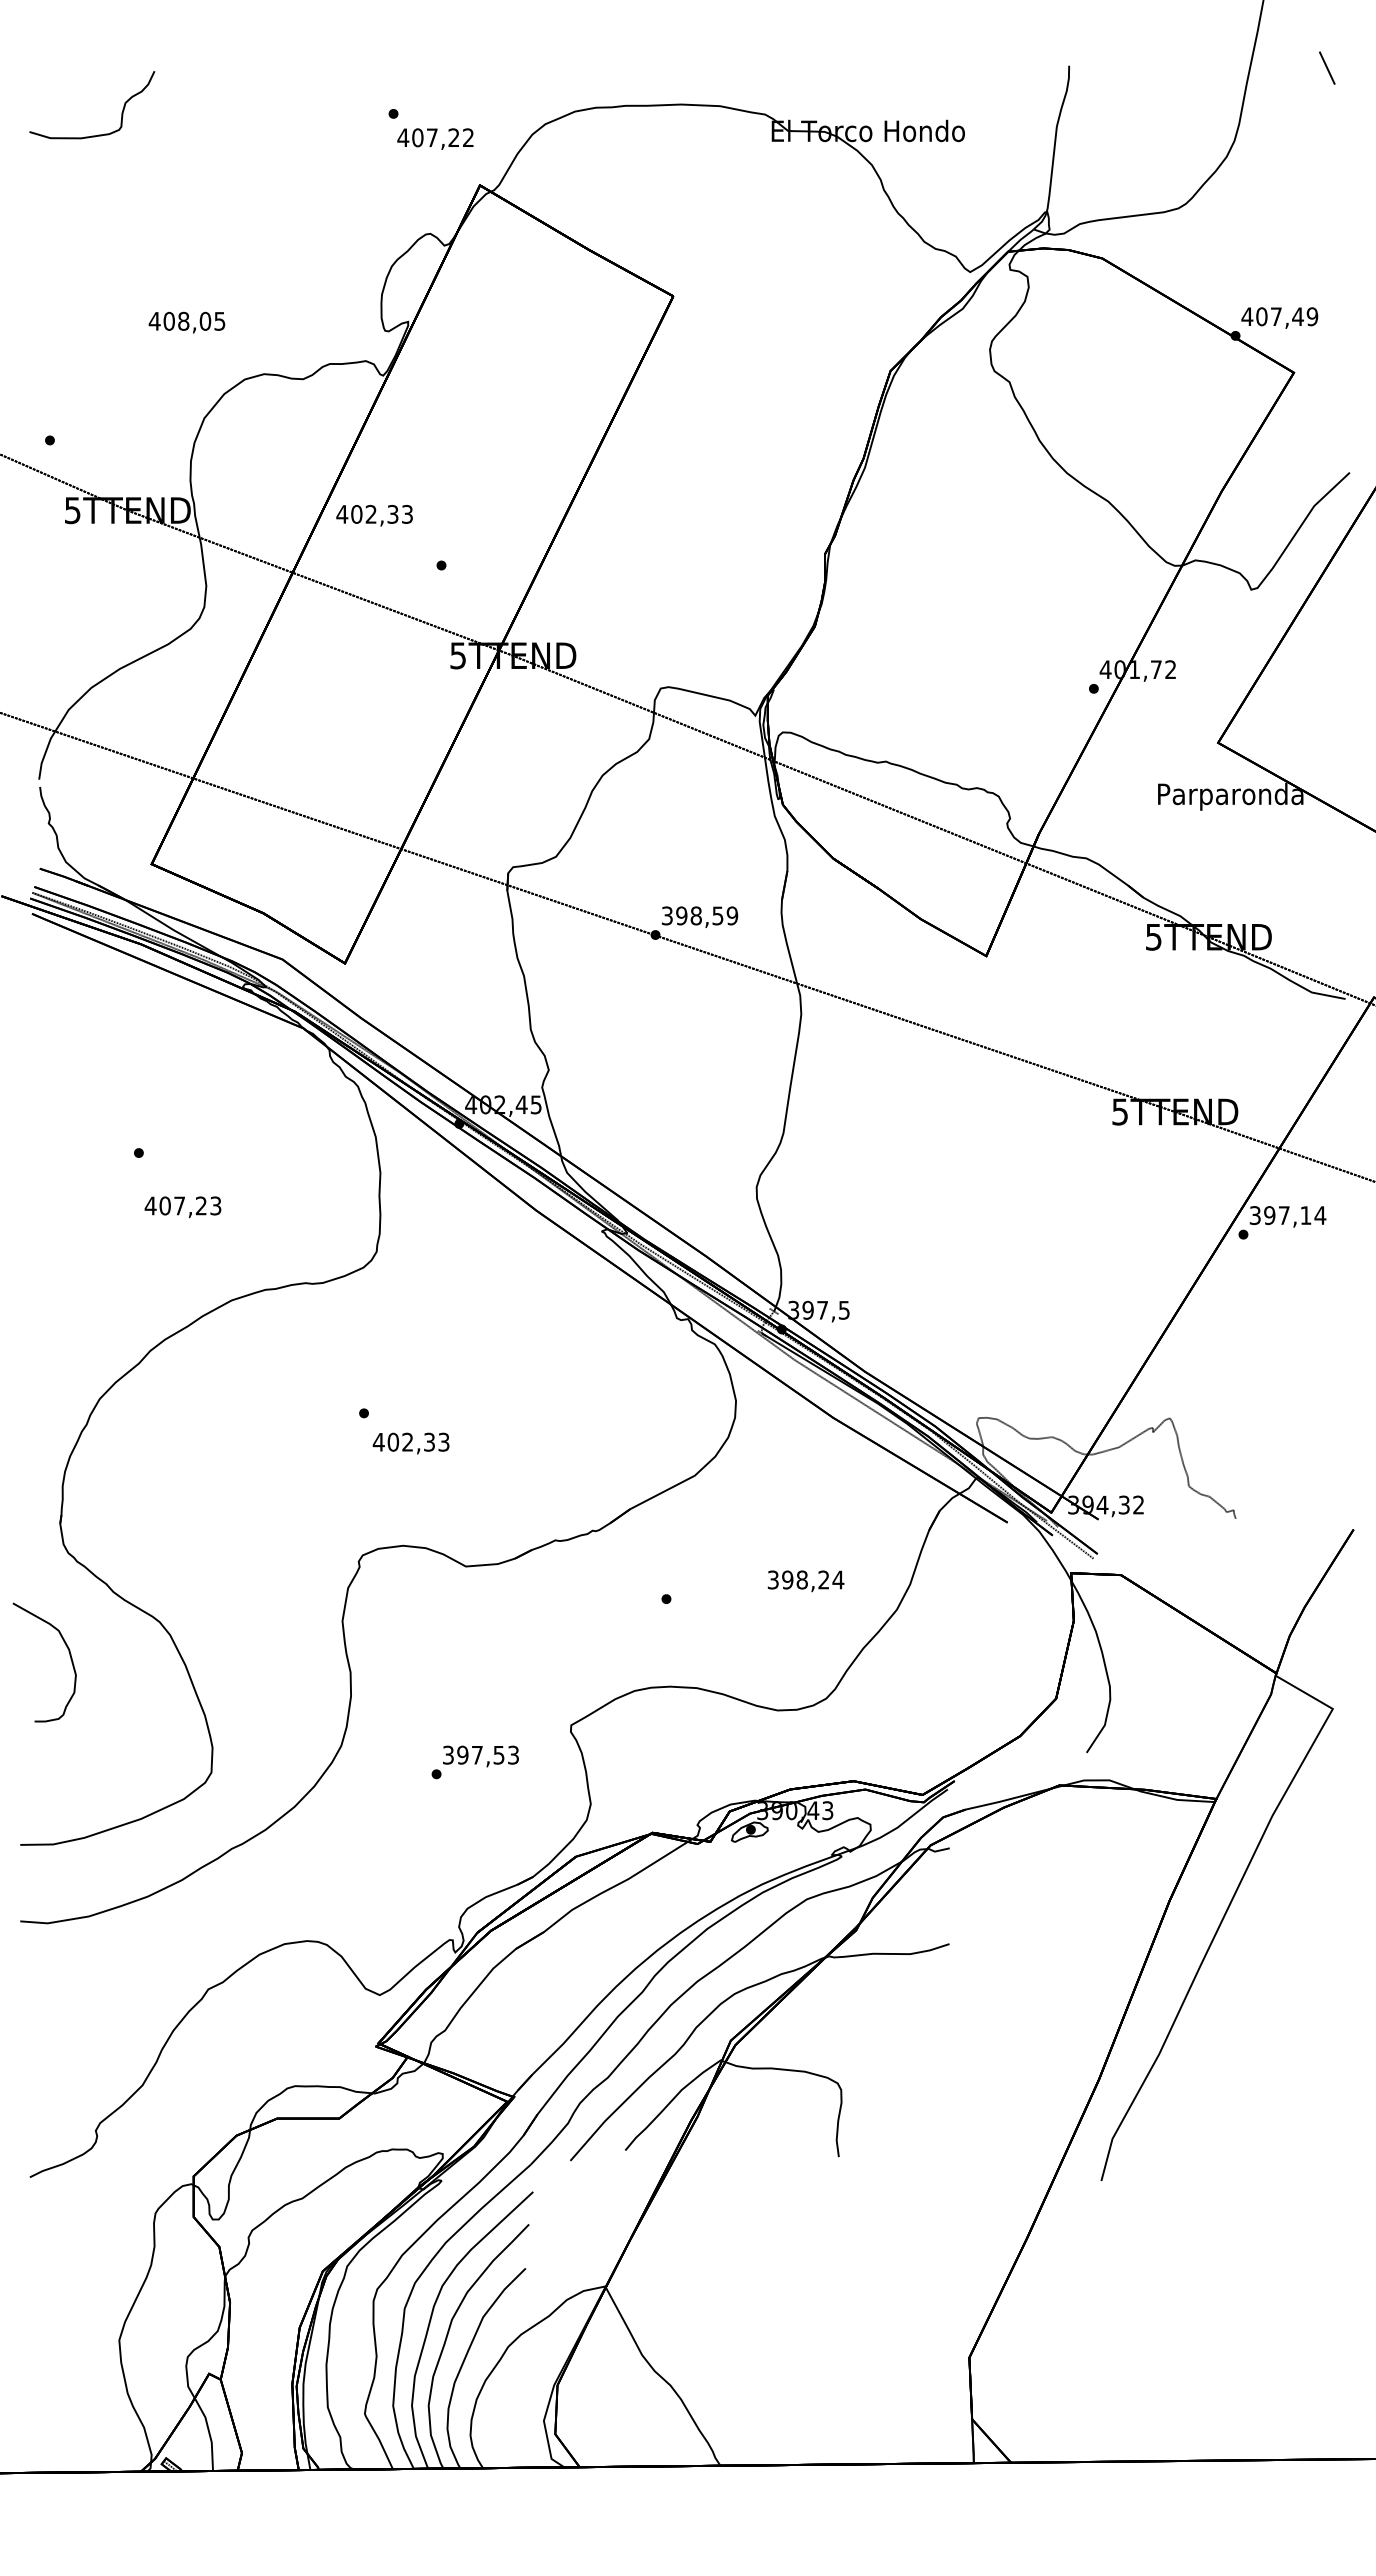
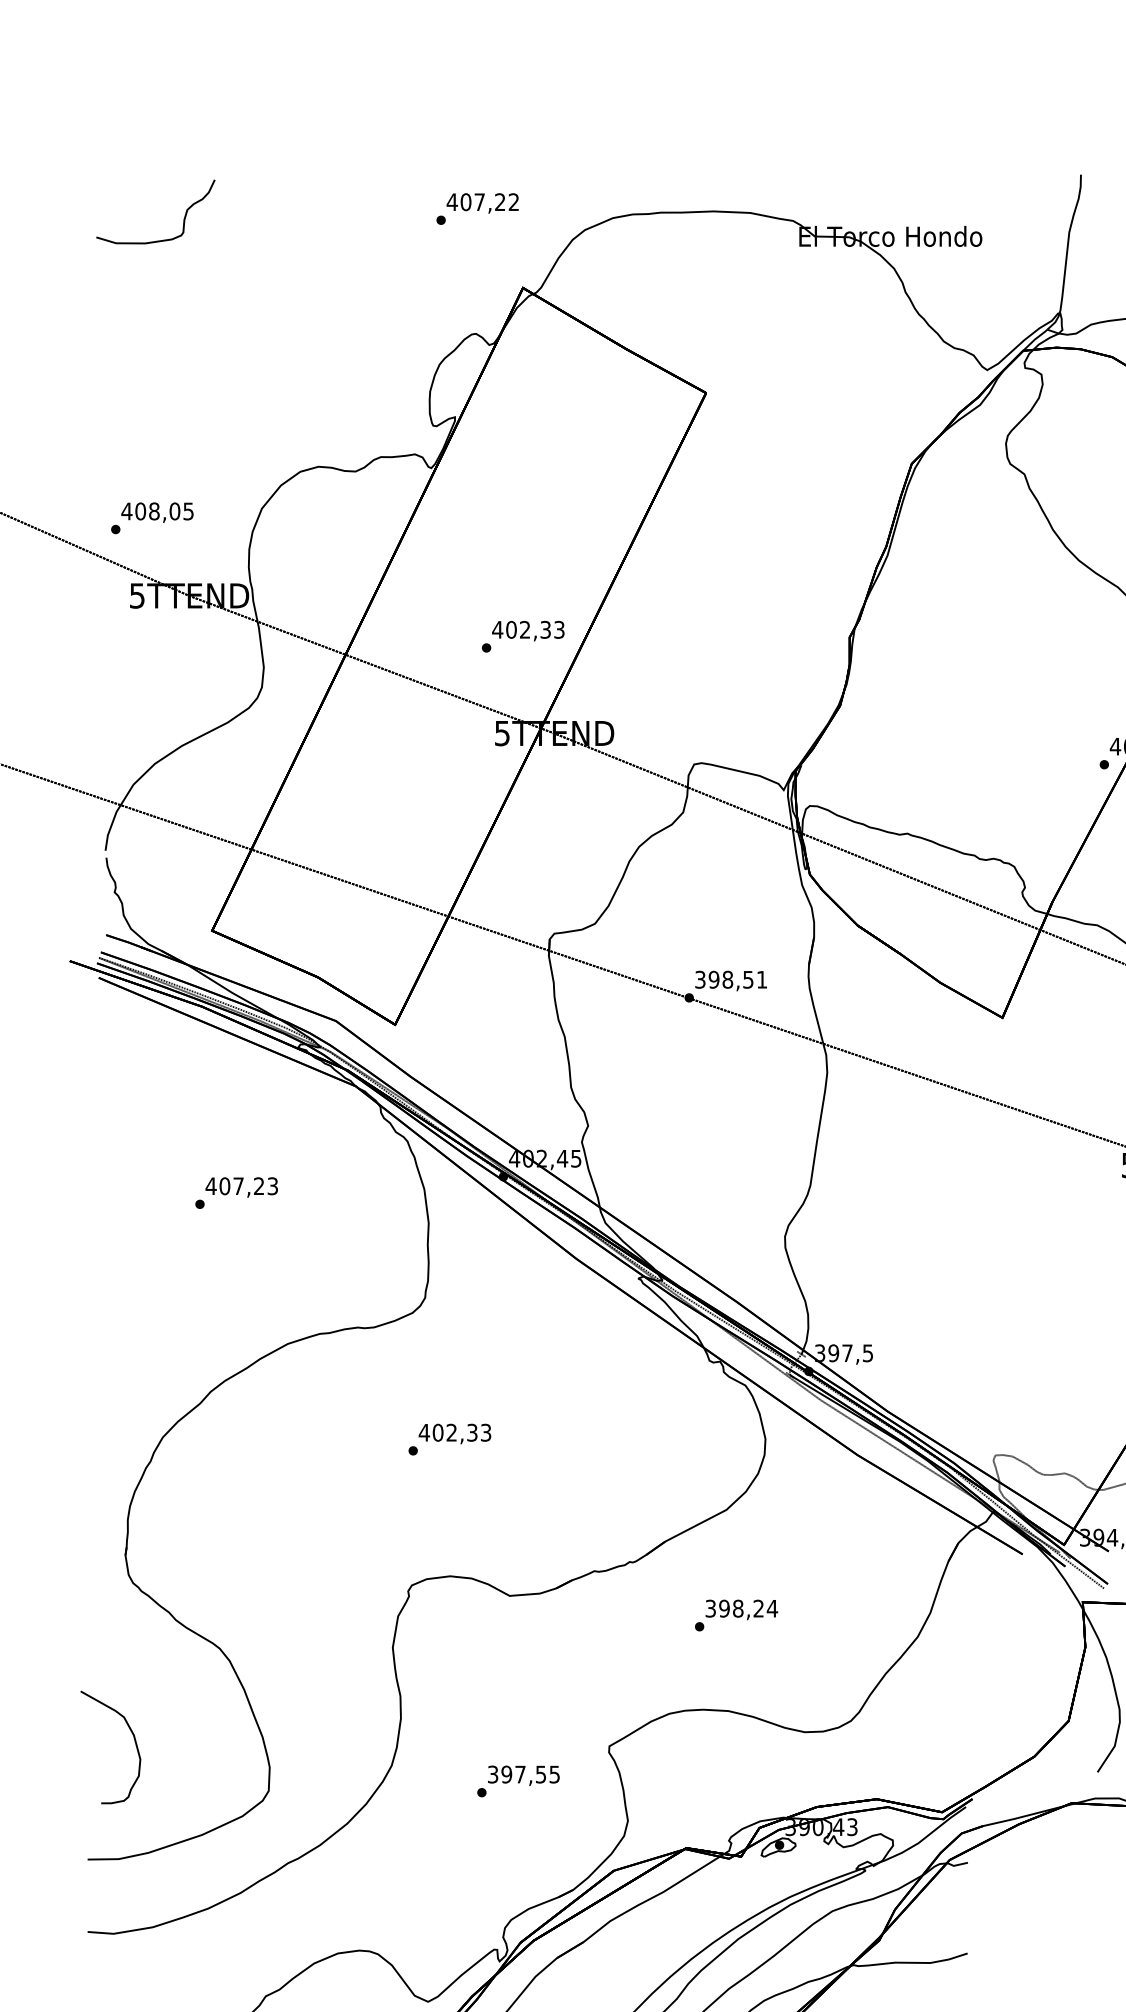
text: (435, 138) -> (482, 202), moved
text: (186, 322) -> (157, 512), moved
text: (374, 515) -> (528, 630), moved
text: (732, 915) -> (762, 979), 398,59 -> 398,51
text: (182, 1207) -> (241, 1187), moved
text: (410, 1443) -> (454, 1433), moved
text: (805, 1581) -> (741, 1610), moved
part: (69, 1655) -> (134, 1740), moved
text: (513, 1754) -> (554, 1773), 397,53 -> 397,55

